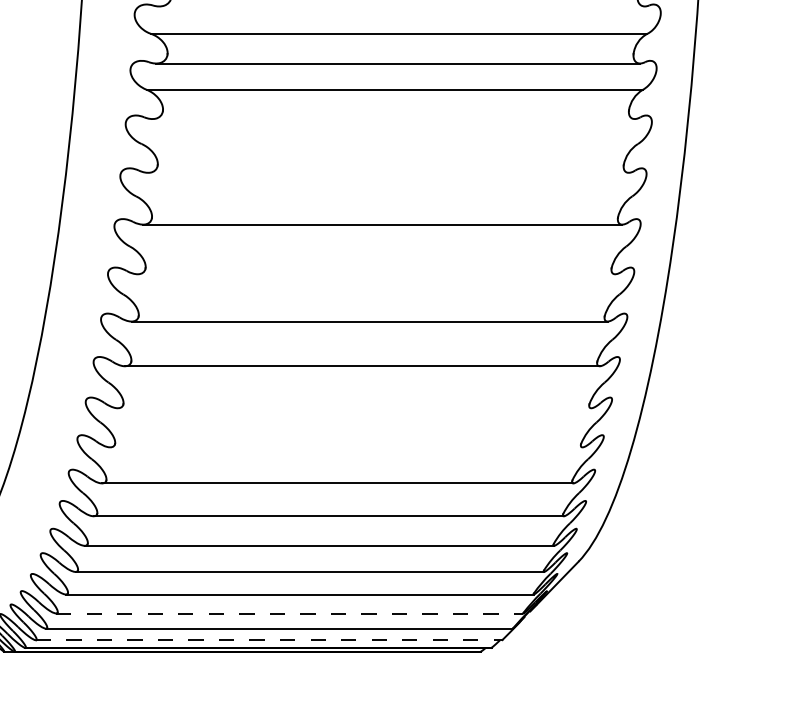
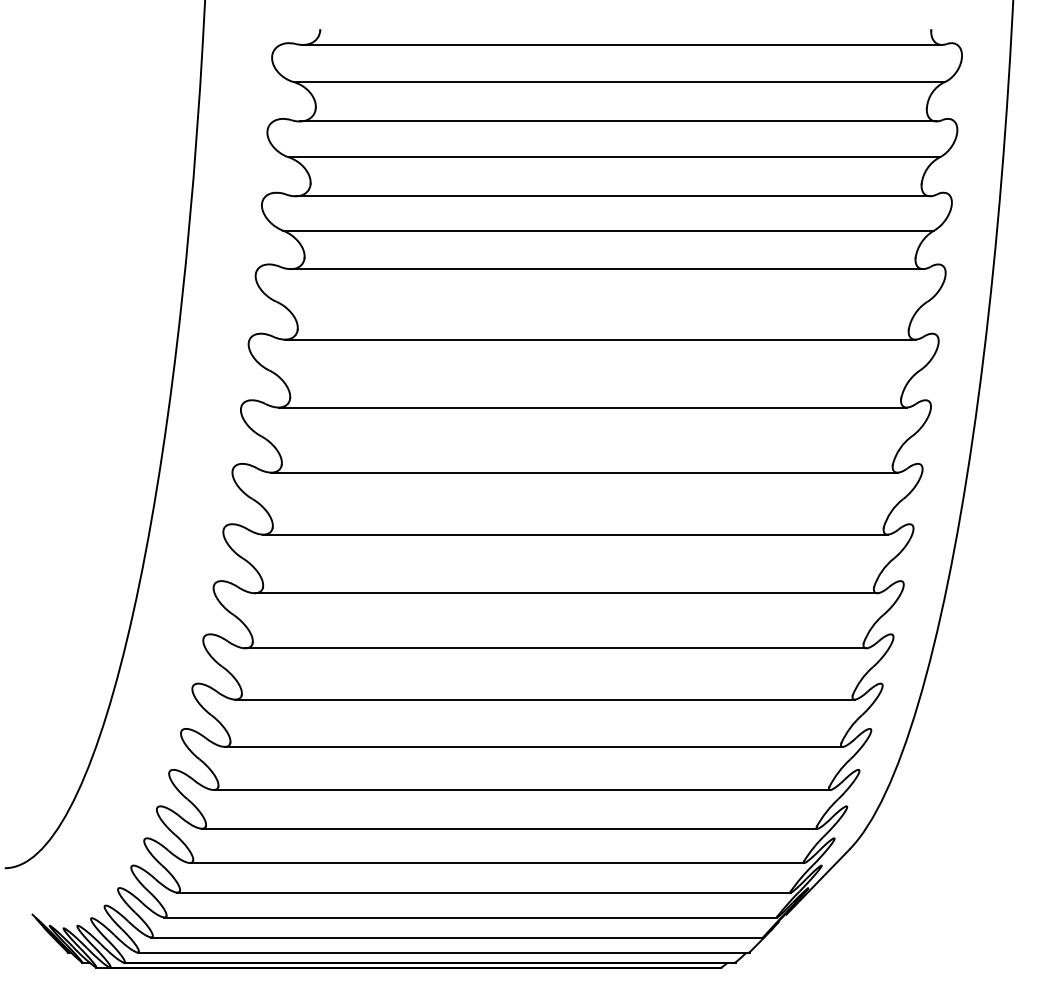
line: (401, 6) -> (617, 121), added
line: (393, 119) -> (606, 269), added
line: (388, 172) -> (600, 339), added
line: (376, 274) -> (584, 472), added
line: (354, 408) -> (555, 648), added
line: (345, 447) -> (544, 699), added
line: (290, 613) -> (471, 917), dashed -> solid
line: (268, 640) -> (443, 952), dashed -> solid

